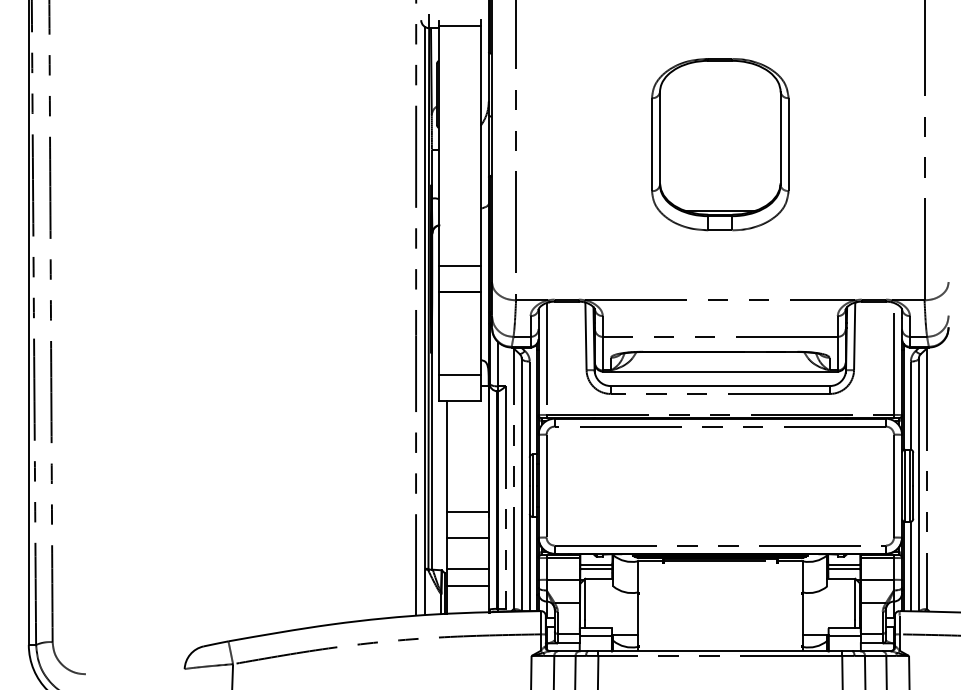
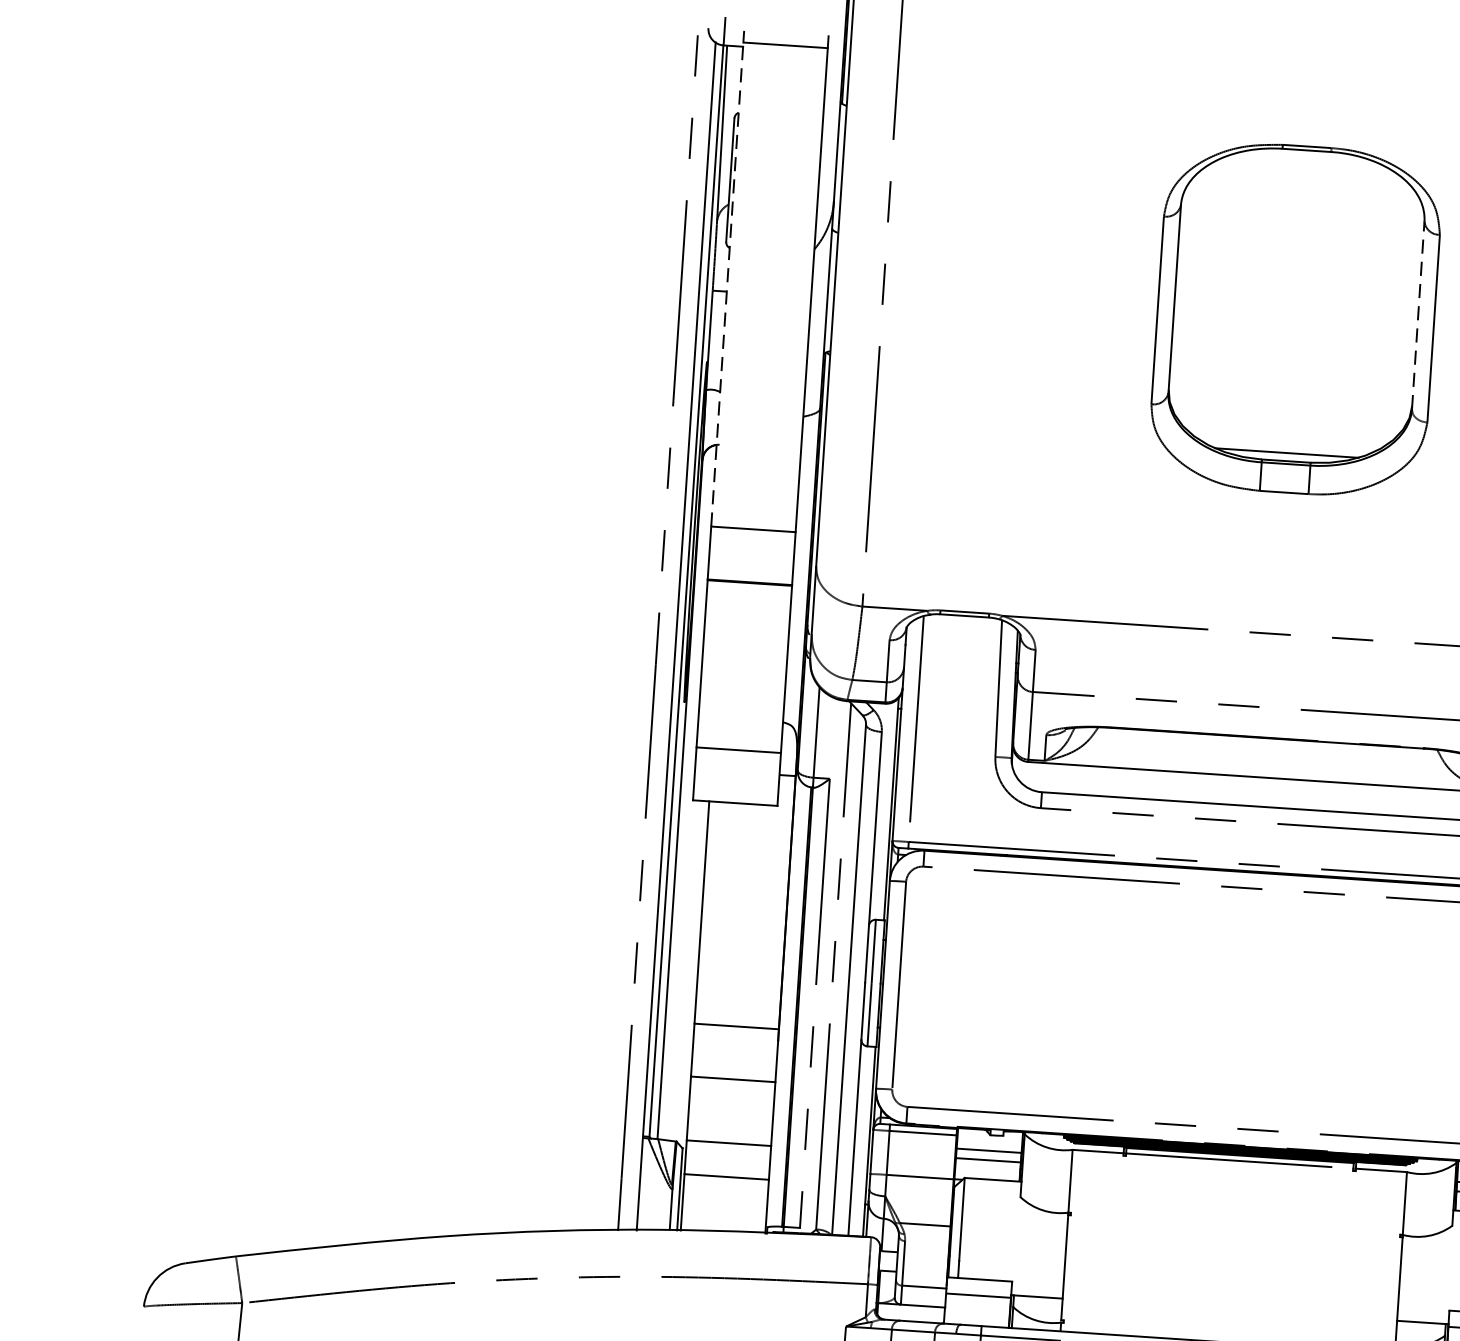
line: (780, 138) -> (1417, 315), solid -> dashed
line: (438, 146) -> (726, 285), solid -> dashed

